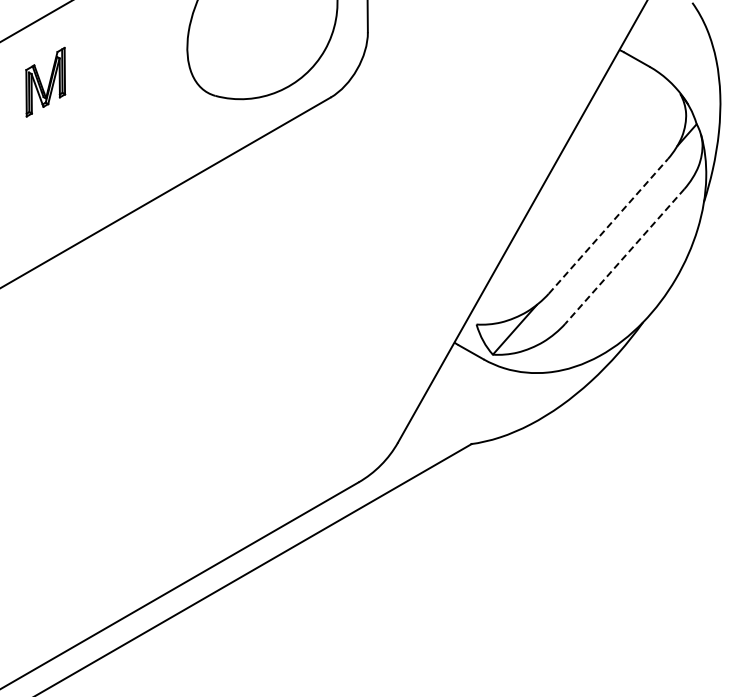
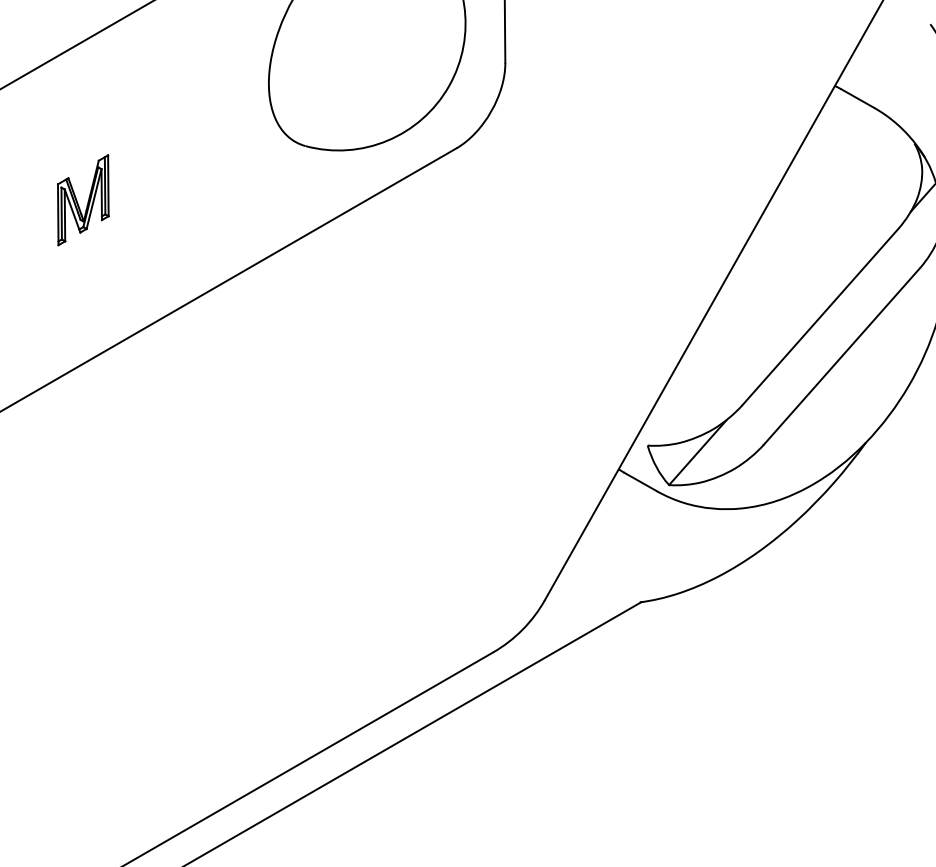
part: (45, 81) -> (83, 199), moved
line: (608, 226) -> (820, 317), dashed -> solid
line: (624, 256) -> (841, 356), dashed -> solid

